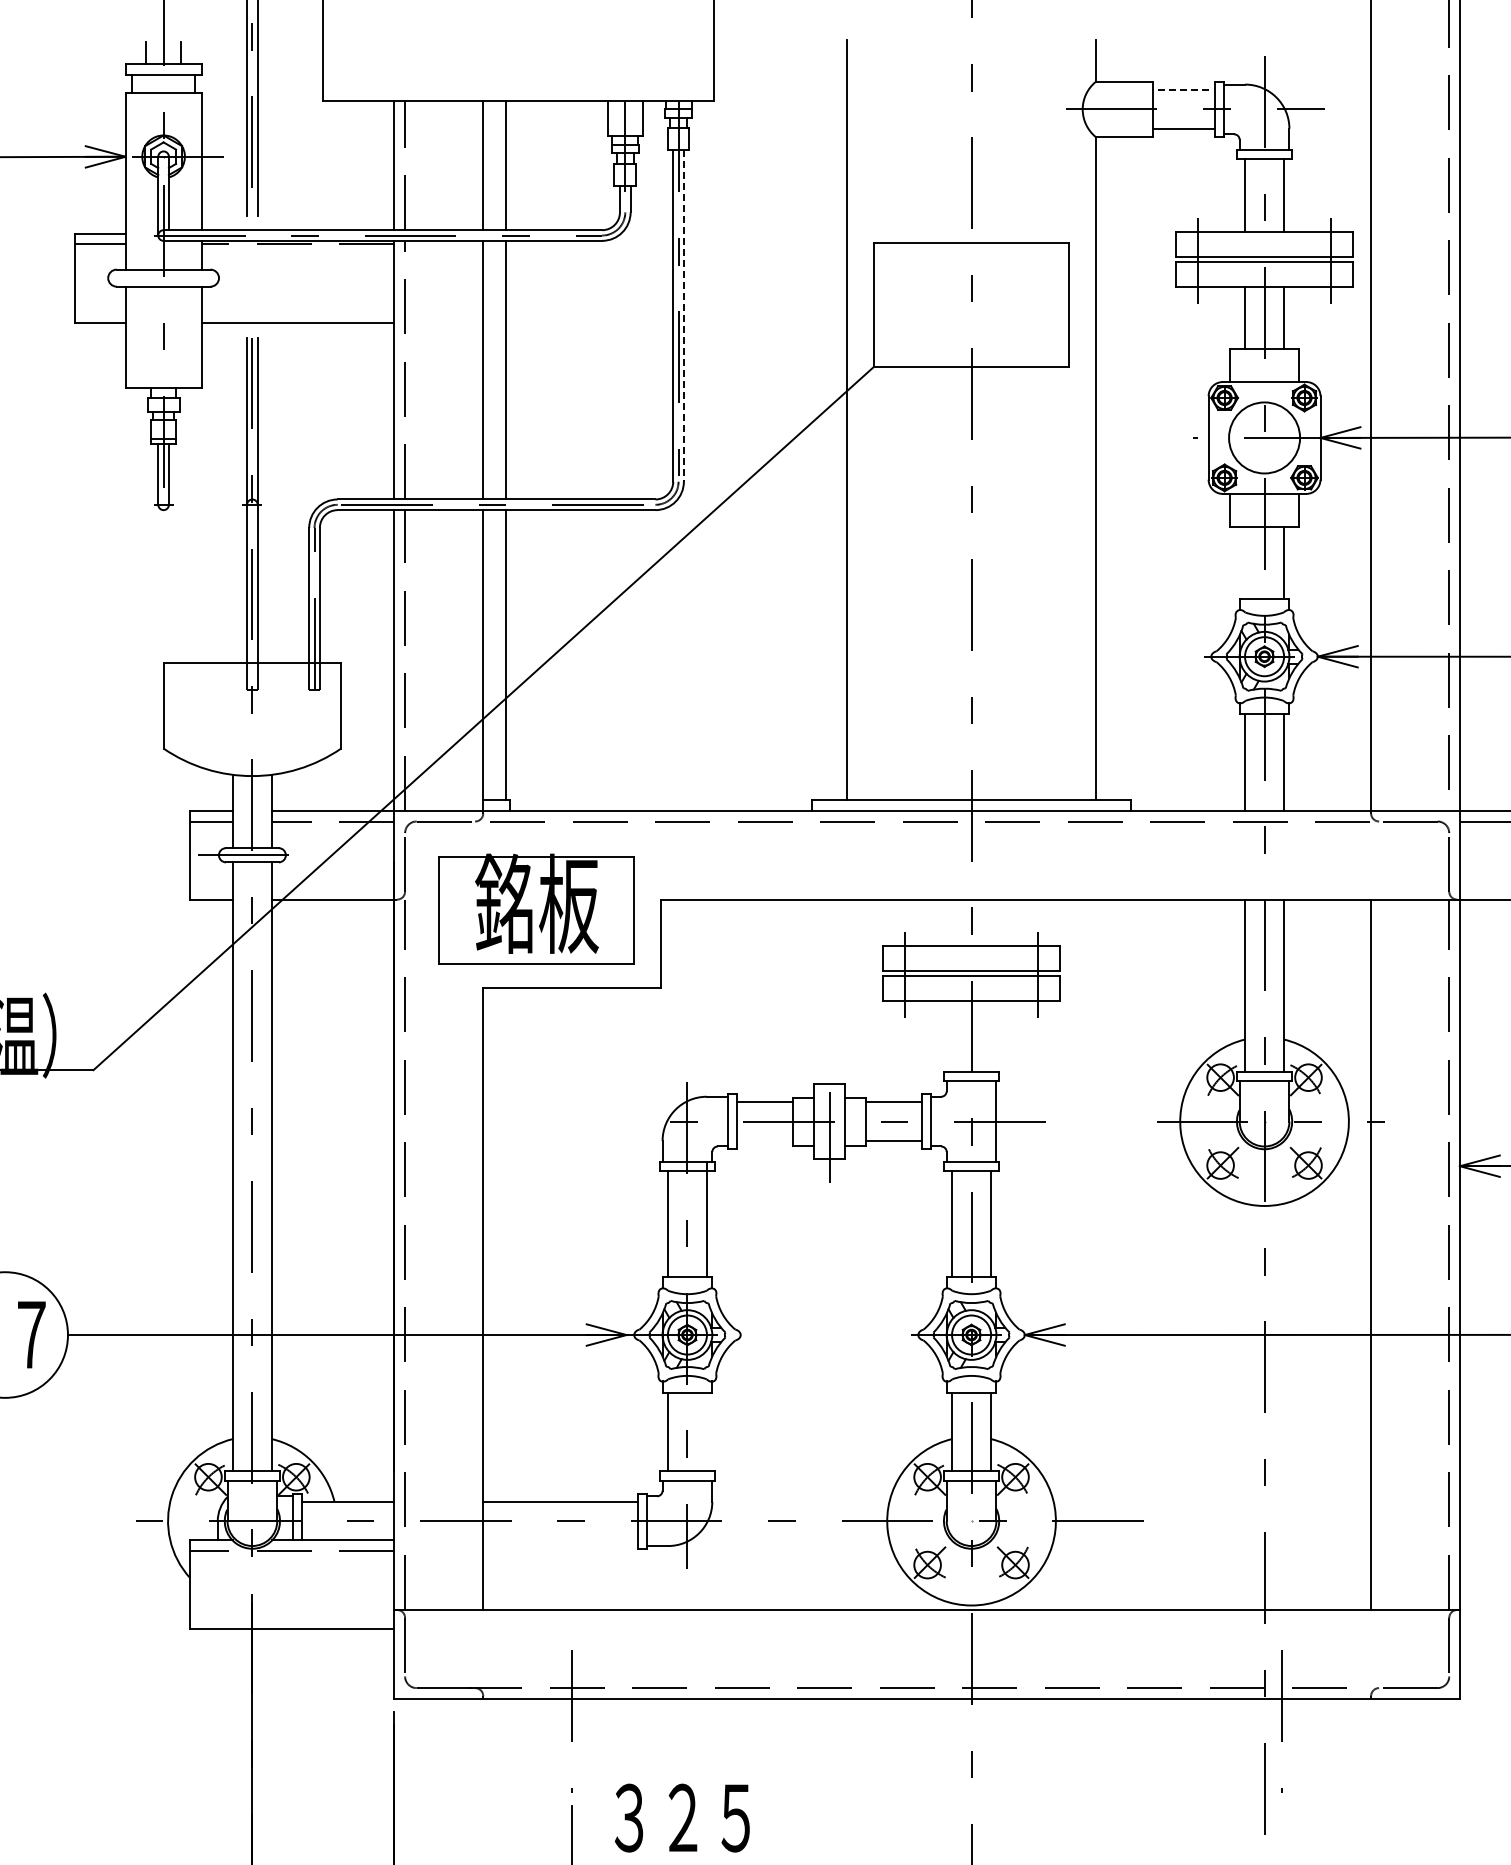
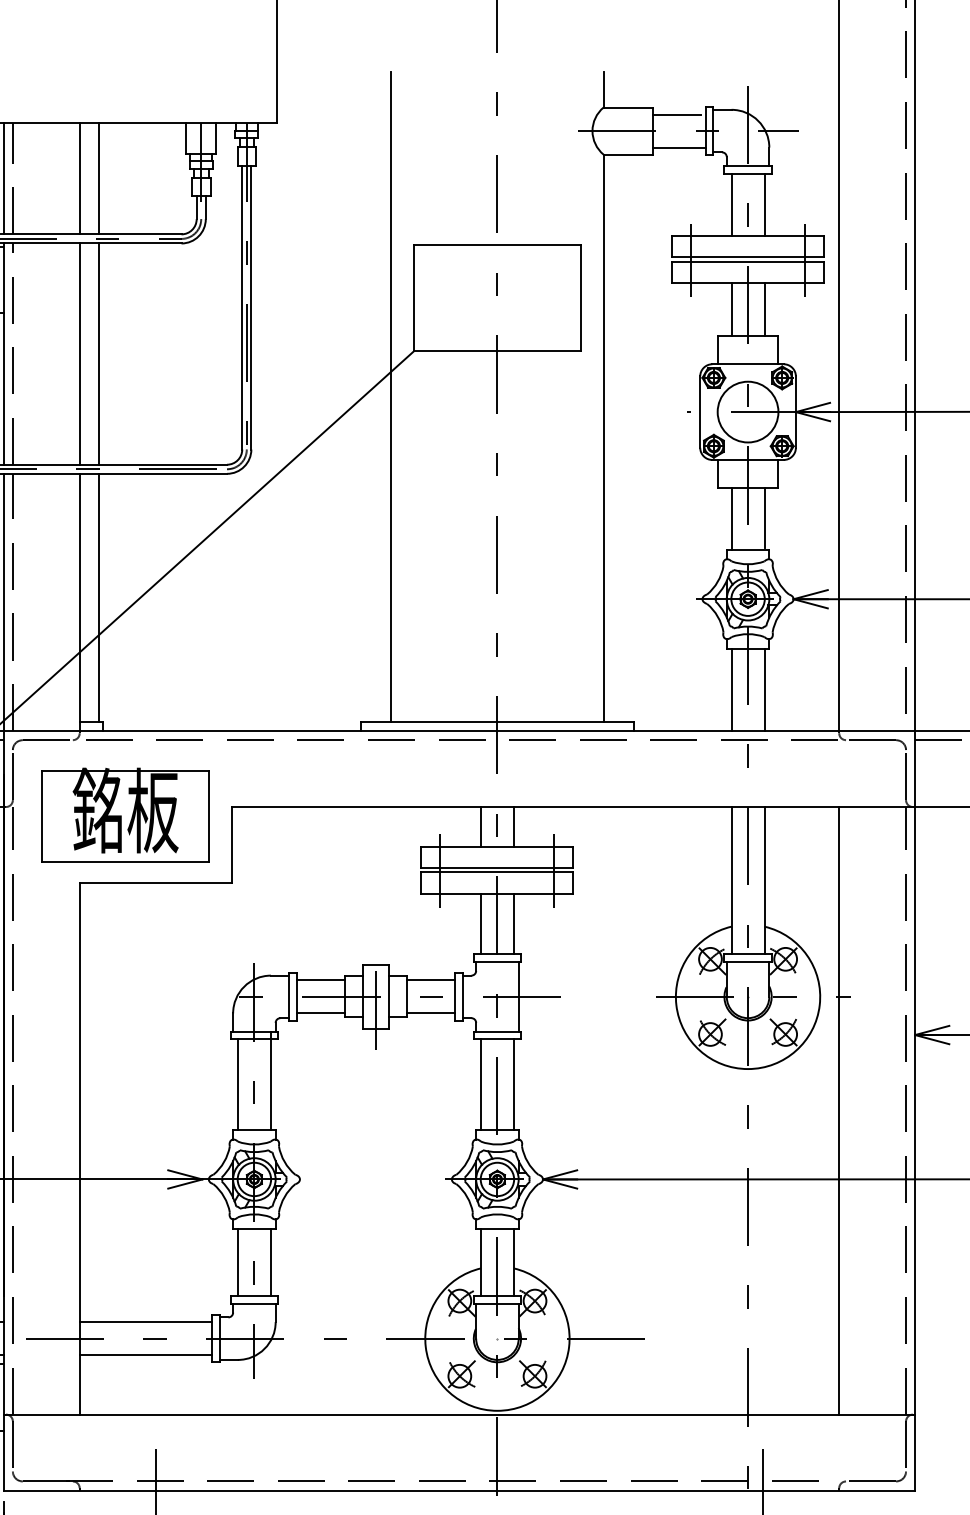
line: (1181, 90) -> (677, 114), dashed -> solid
line: (683, 315) -> (251, 307), dashed -> solid
line: (1245, 562) -> (731, 518), added
line: (952, 922) -> (481, 826), added
line: (990, 922) -> (513, 826), added
line: (952, 1035) -> (481, 923), added
line: (990, 1035) -> (513, 923), added
line: (765, 1140) -> (321, 1013), added
line: (706, 1431) -> (270, 1261), added
line: (560, 1540) -> (145, 1355), added

